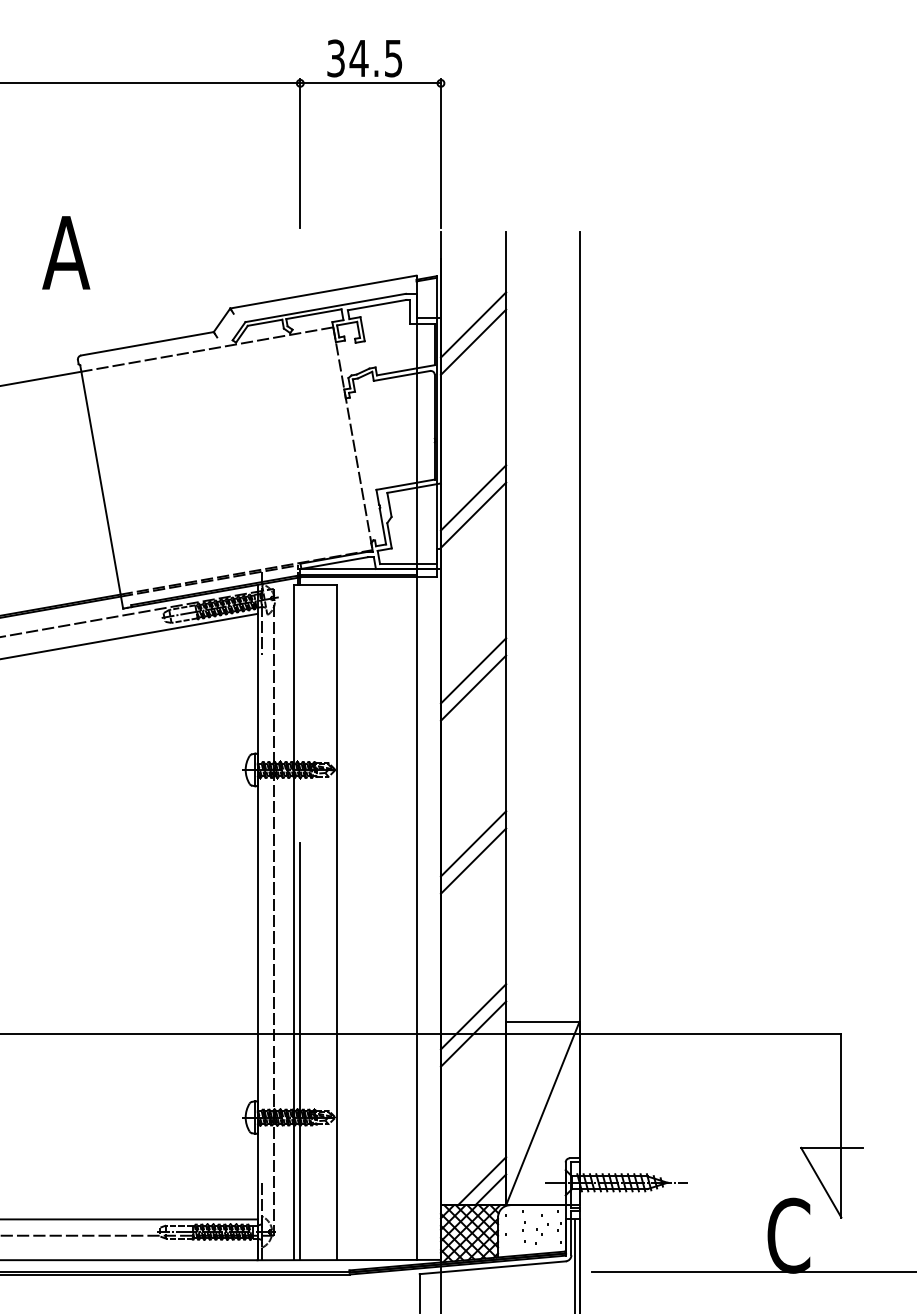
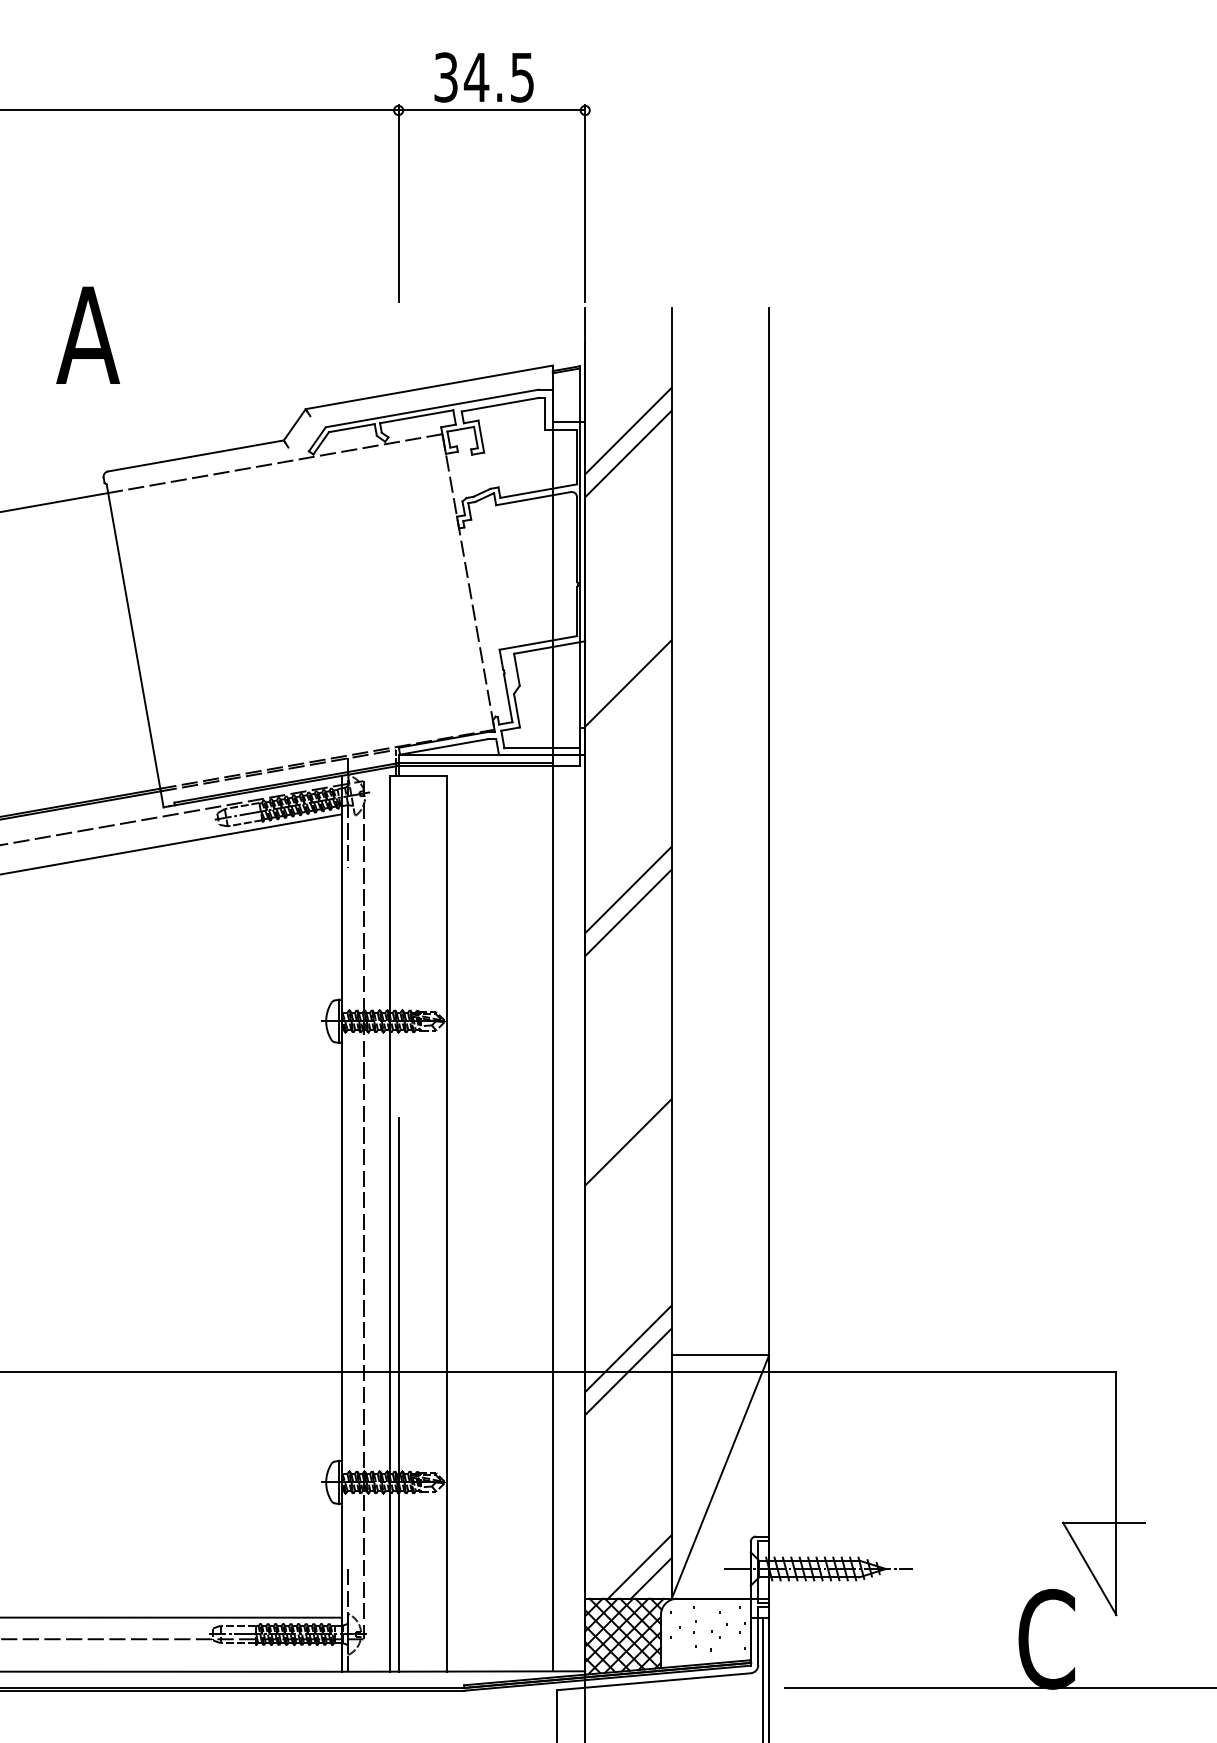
line: (473, 497) -> (628, 660), removed
line: (473, 843) -> (628, 1119), removed

